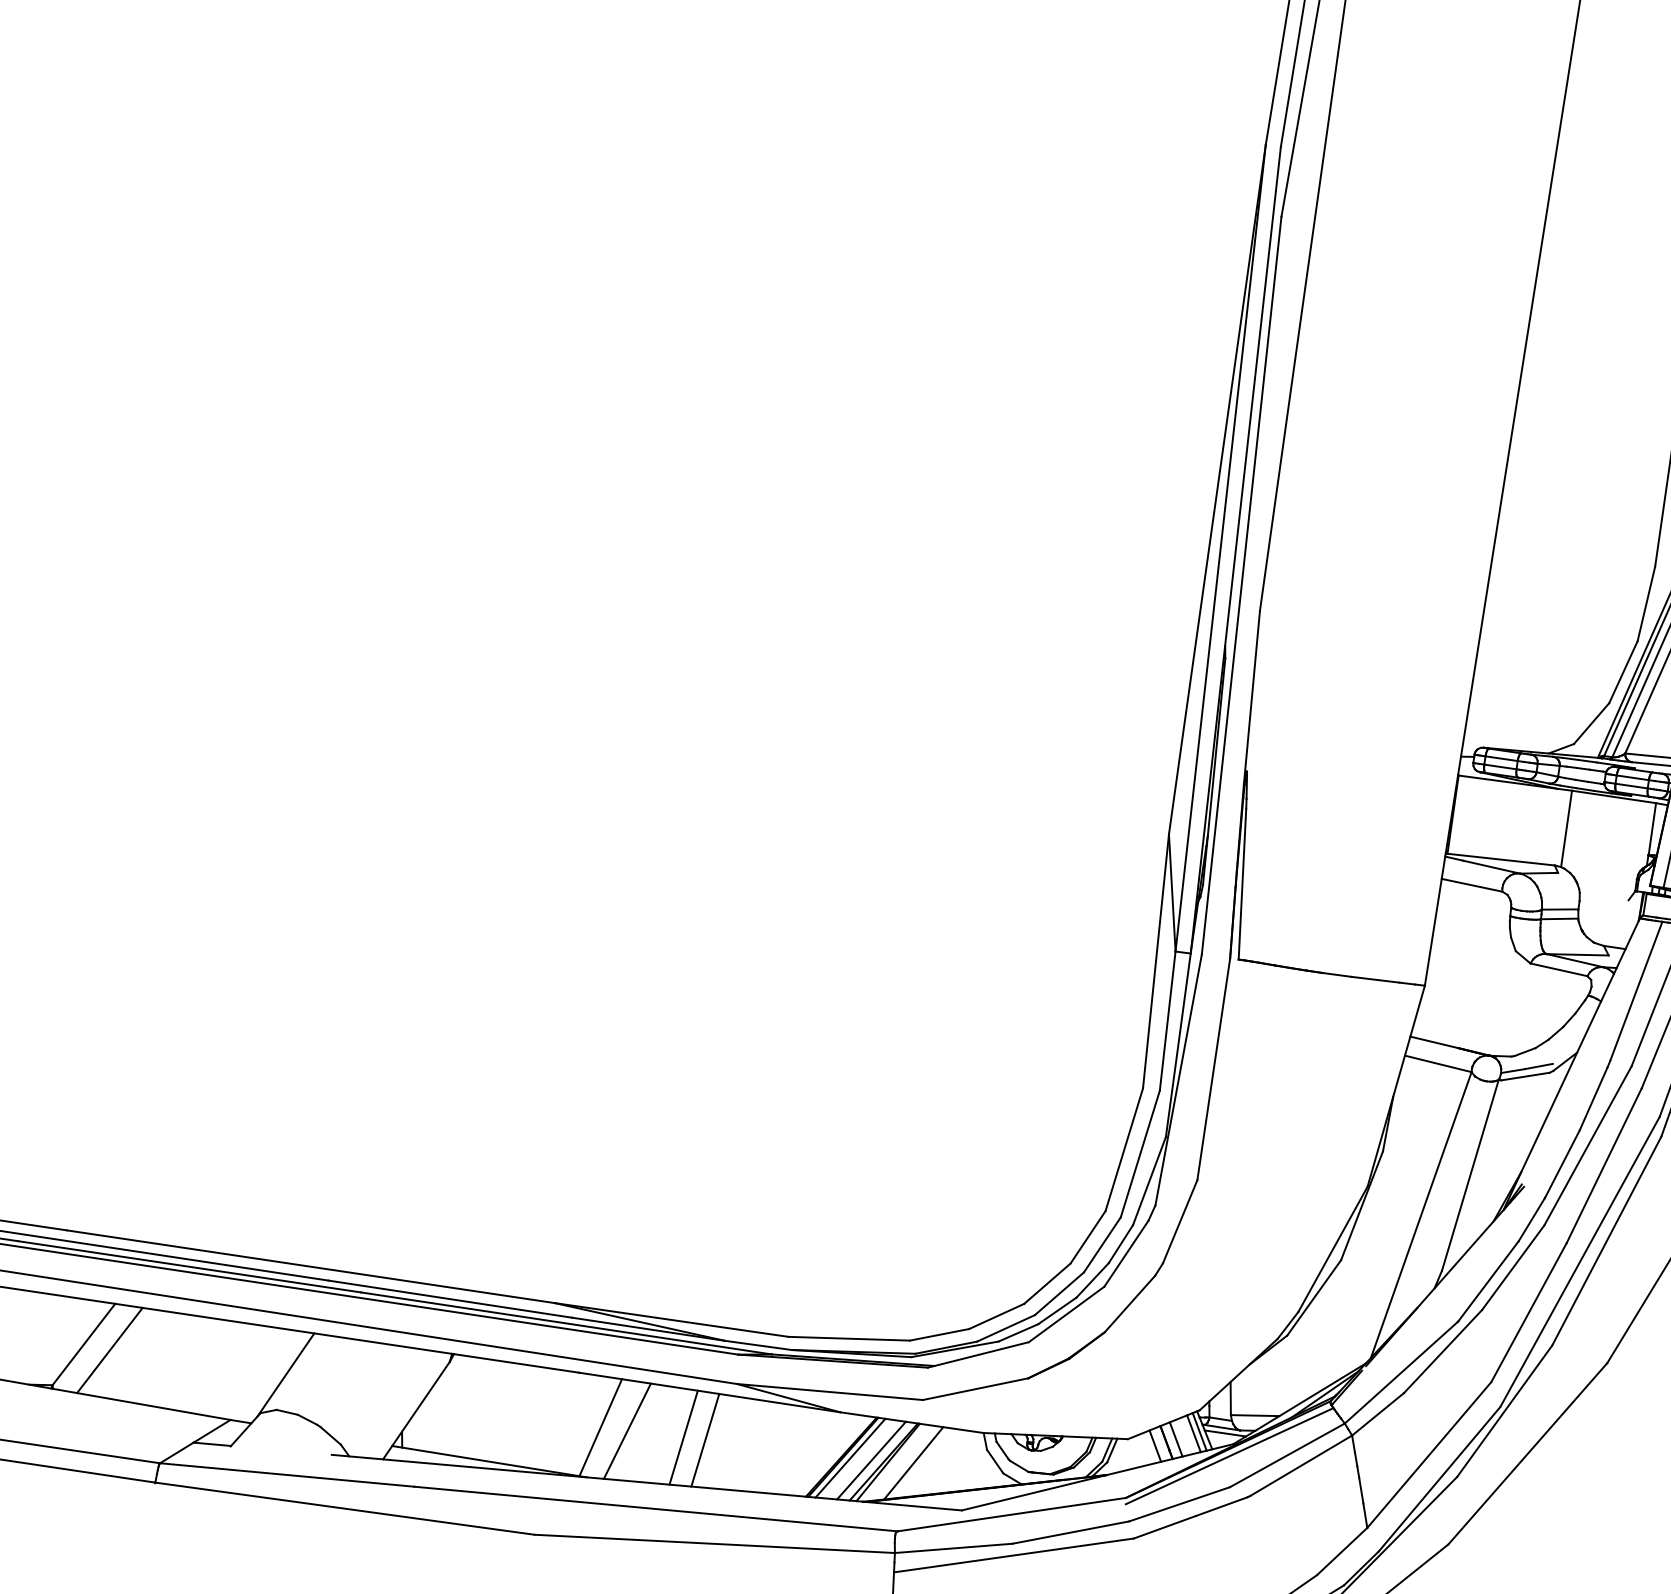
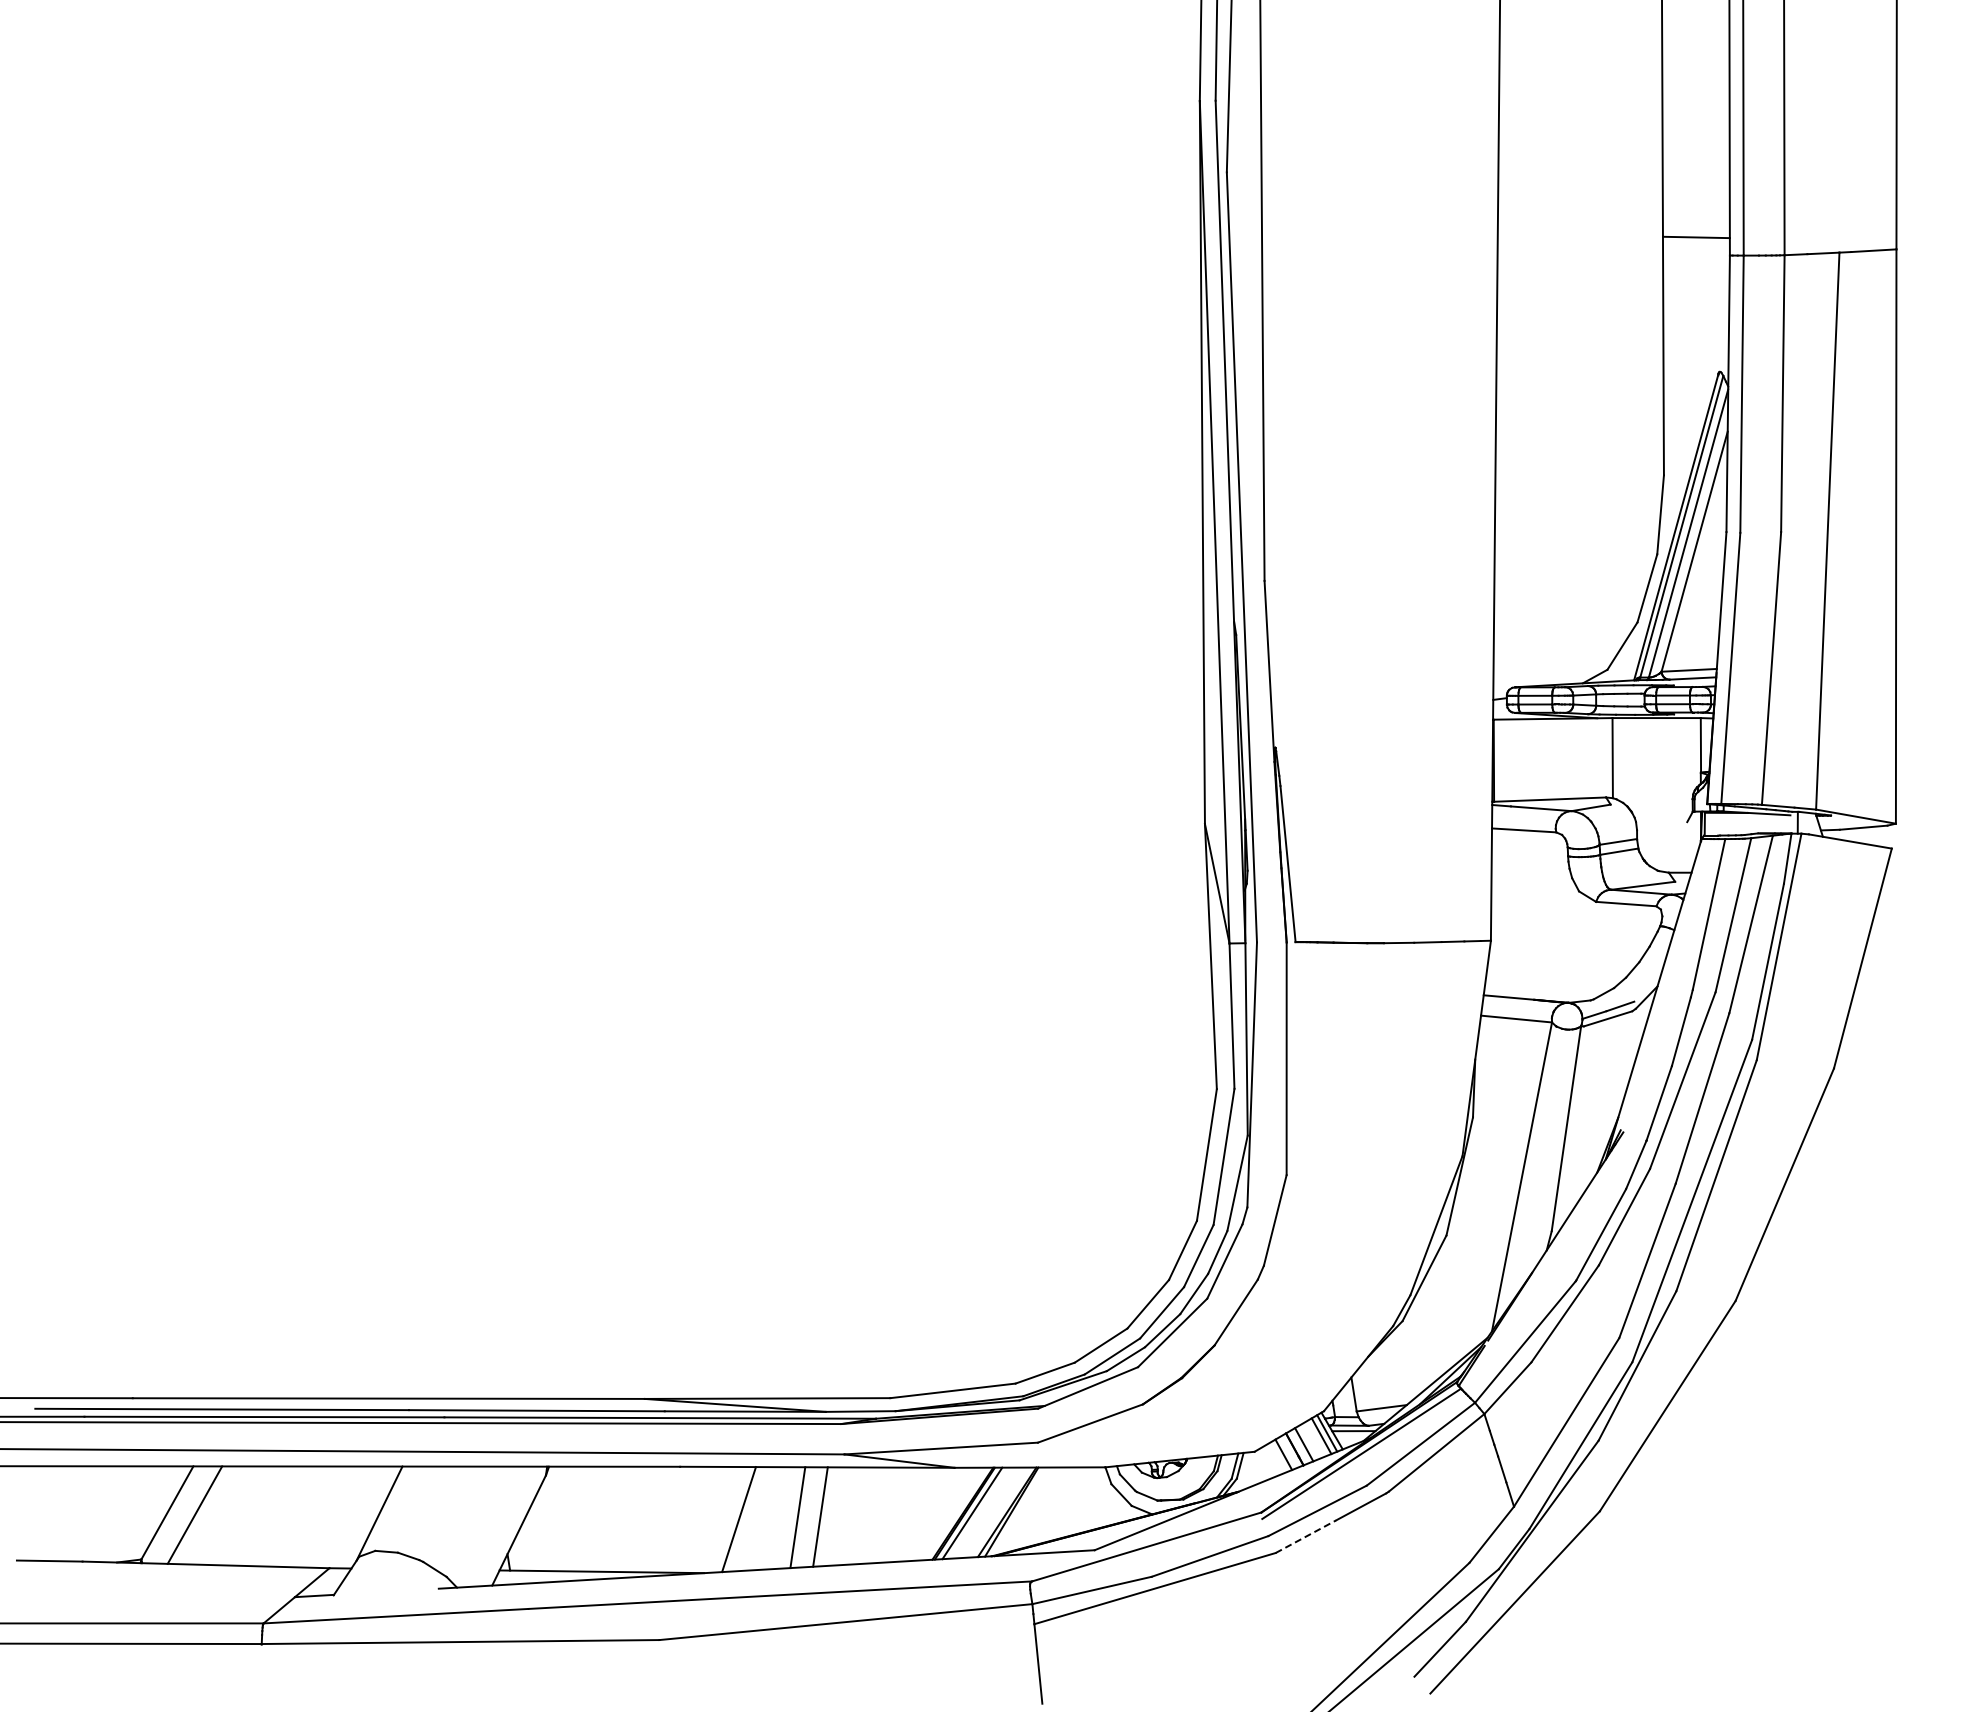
line: (600, 1427) -> (710, 1519), removed
line: (870, 1460) -> (993, 1512), removed
line: (914, 1462) -> (1038, 1508), removed
line: (1165, 1527) -> (1306, 1536), solid -> dashed

